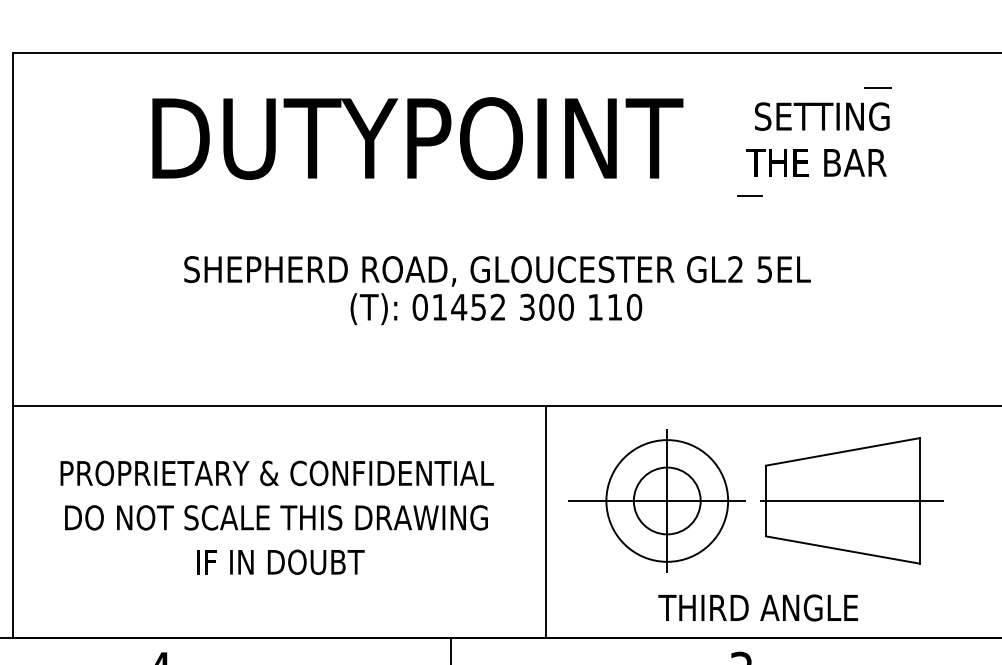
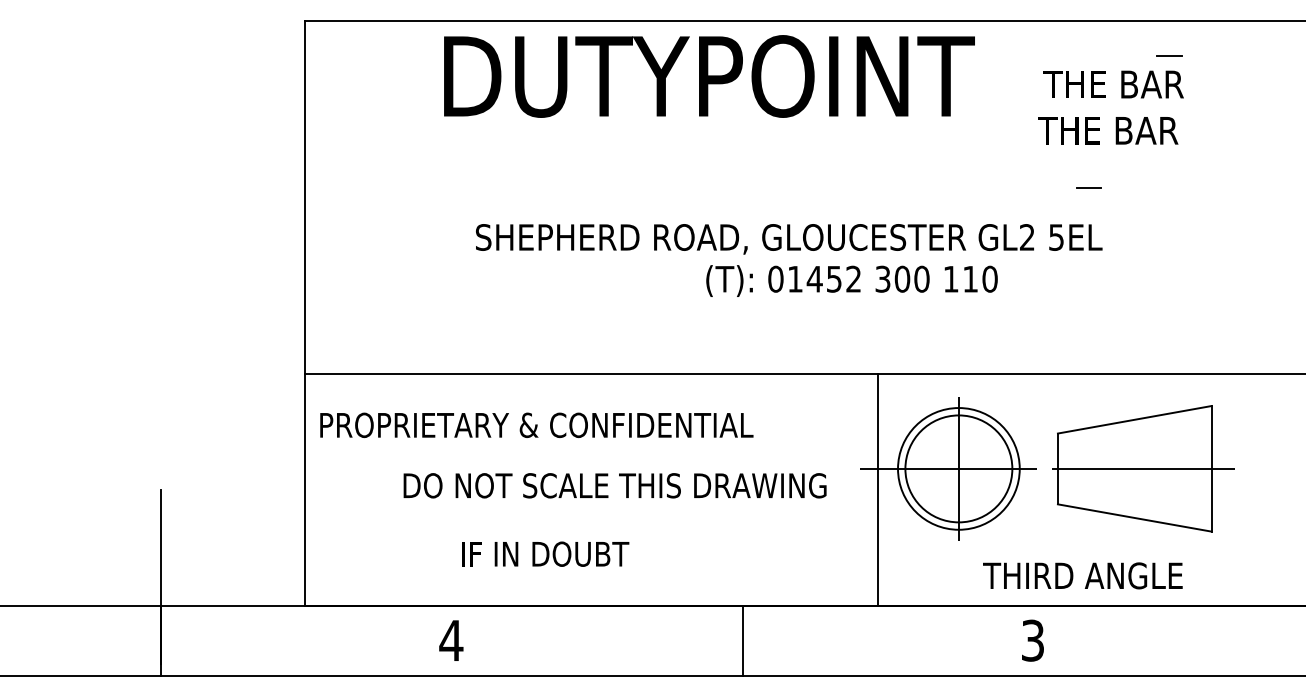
text: (821, 116) -> (1113, 84), SETTING -> THE BAR
text: (417, 138) -> (709, 76), moved
line: (749, 195) -> (1088, 187), moved
text: (495, 308) -> (851, 280), moved
text: (276, 473) -> (536, 425), moved
circle: (666, 500) -> (958, 468), size x1.6
text: (275, 517) -> (614, 485), moved
line: (546, 522) -> (878, 490), moved
text: (280, 561) -> (545, 553), moved
text: (757, 607) -> (1082, 575), moved

